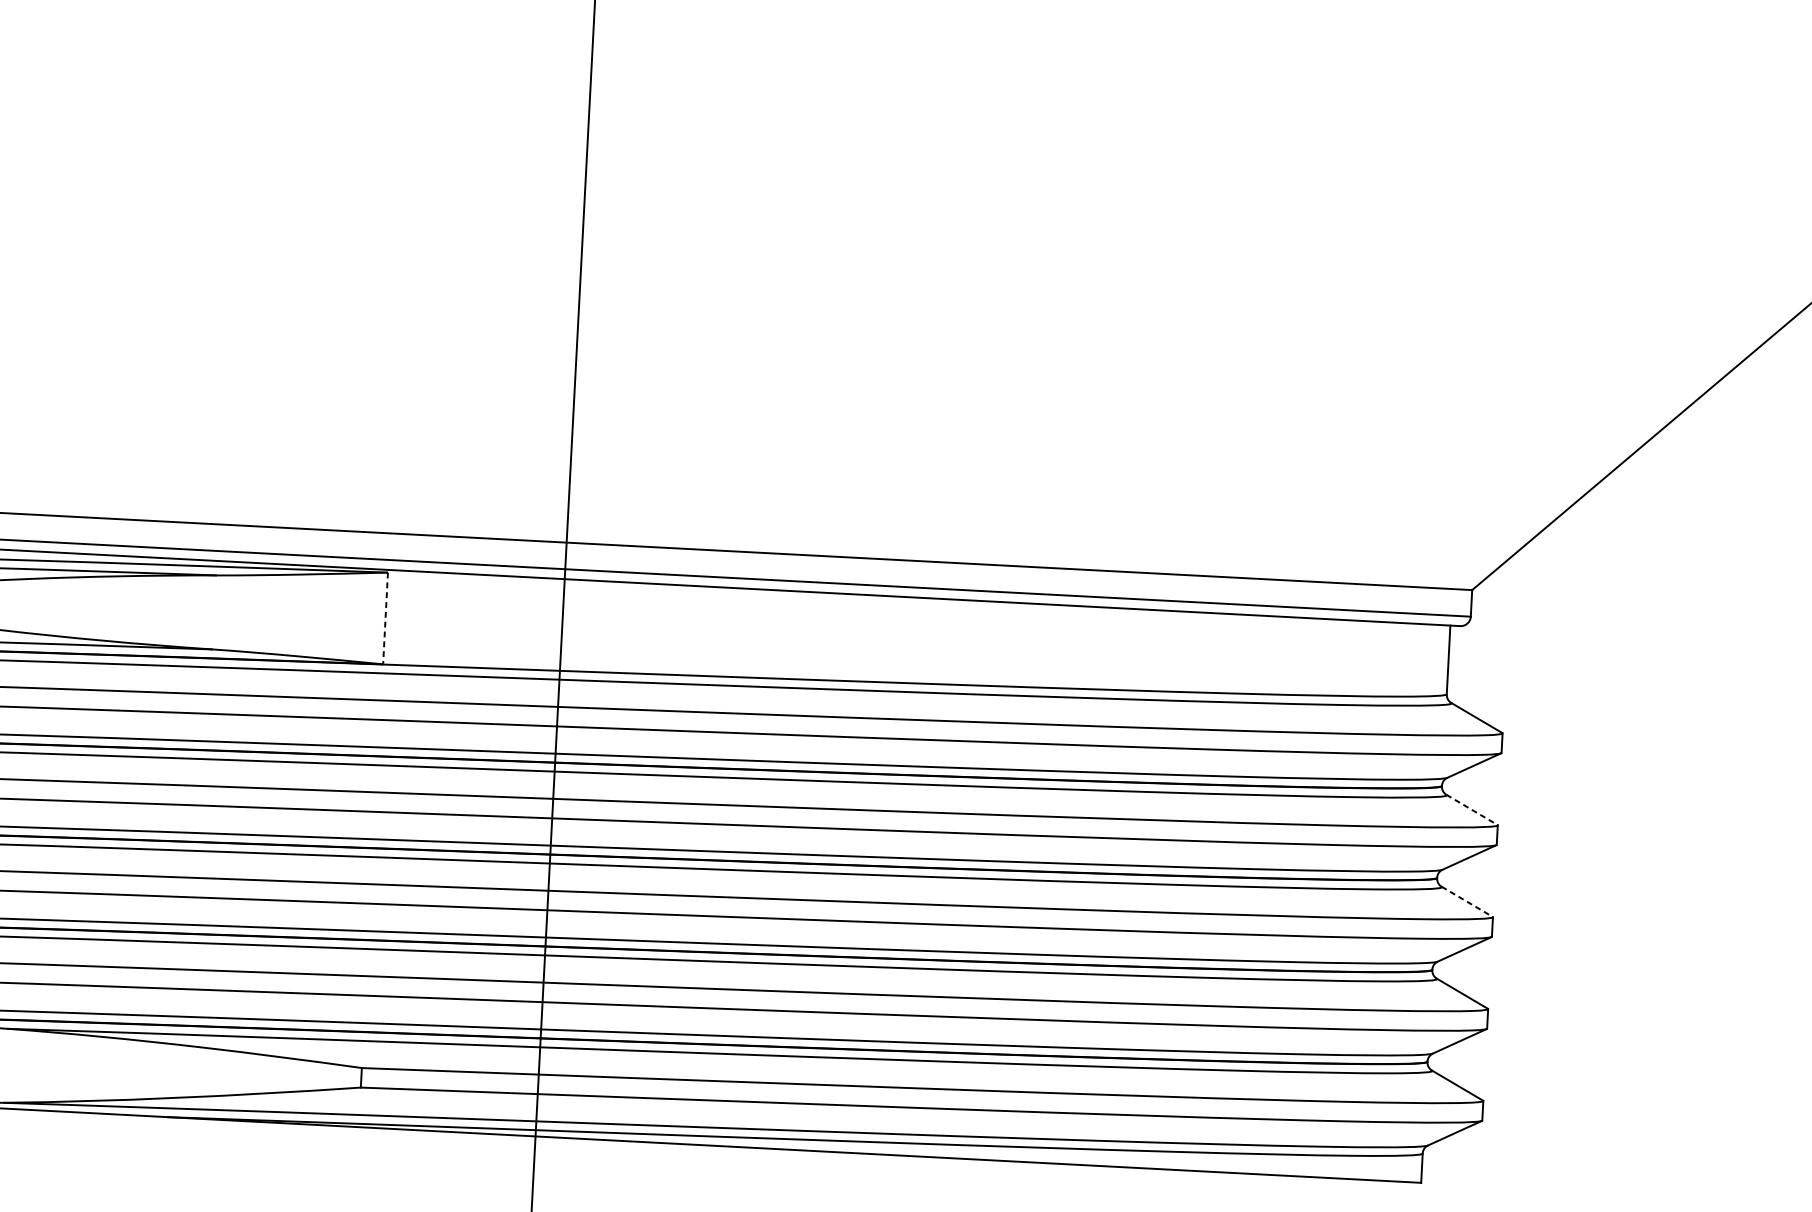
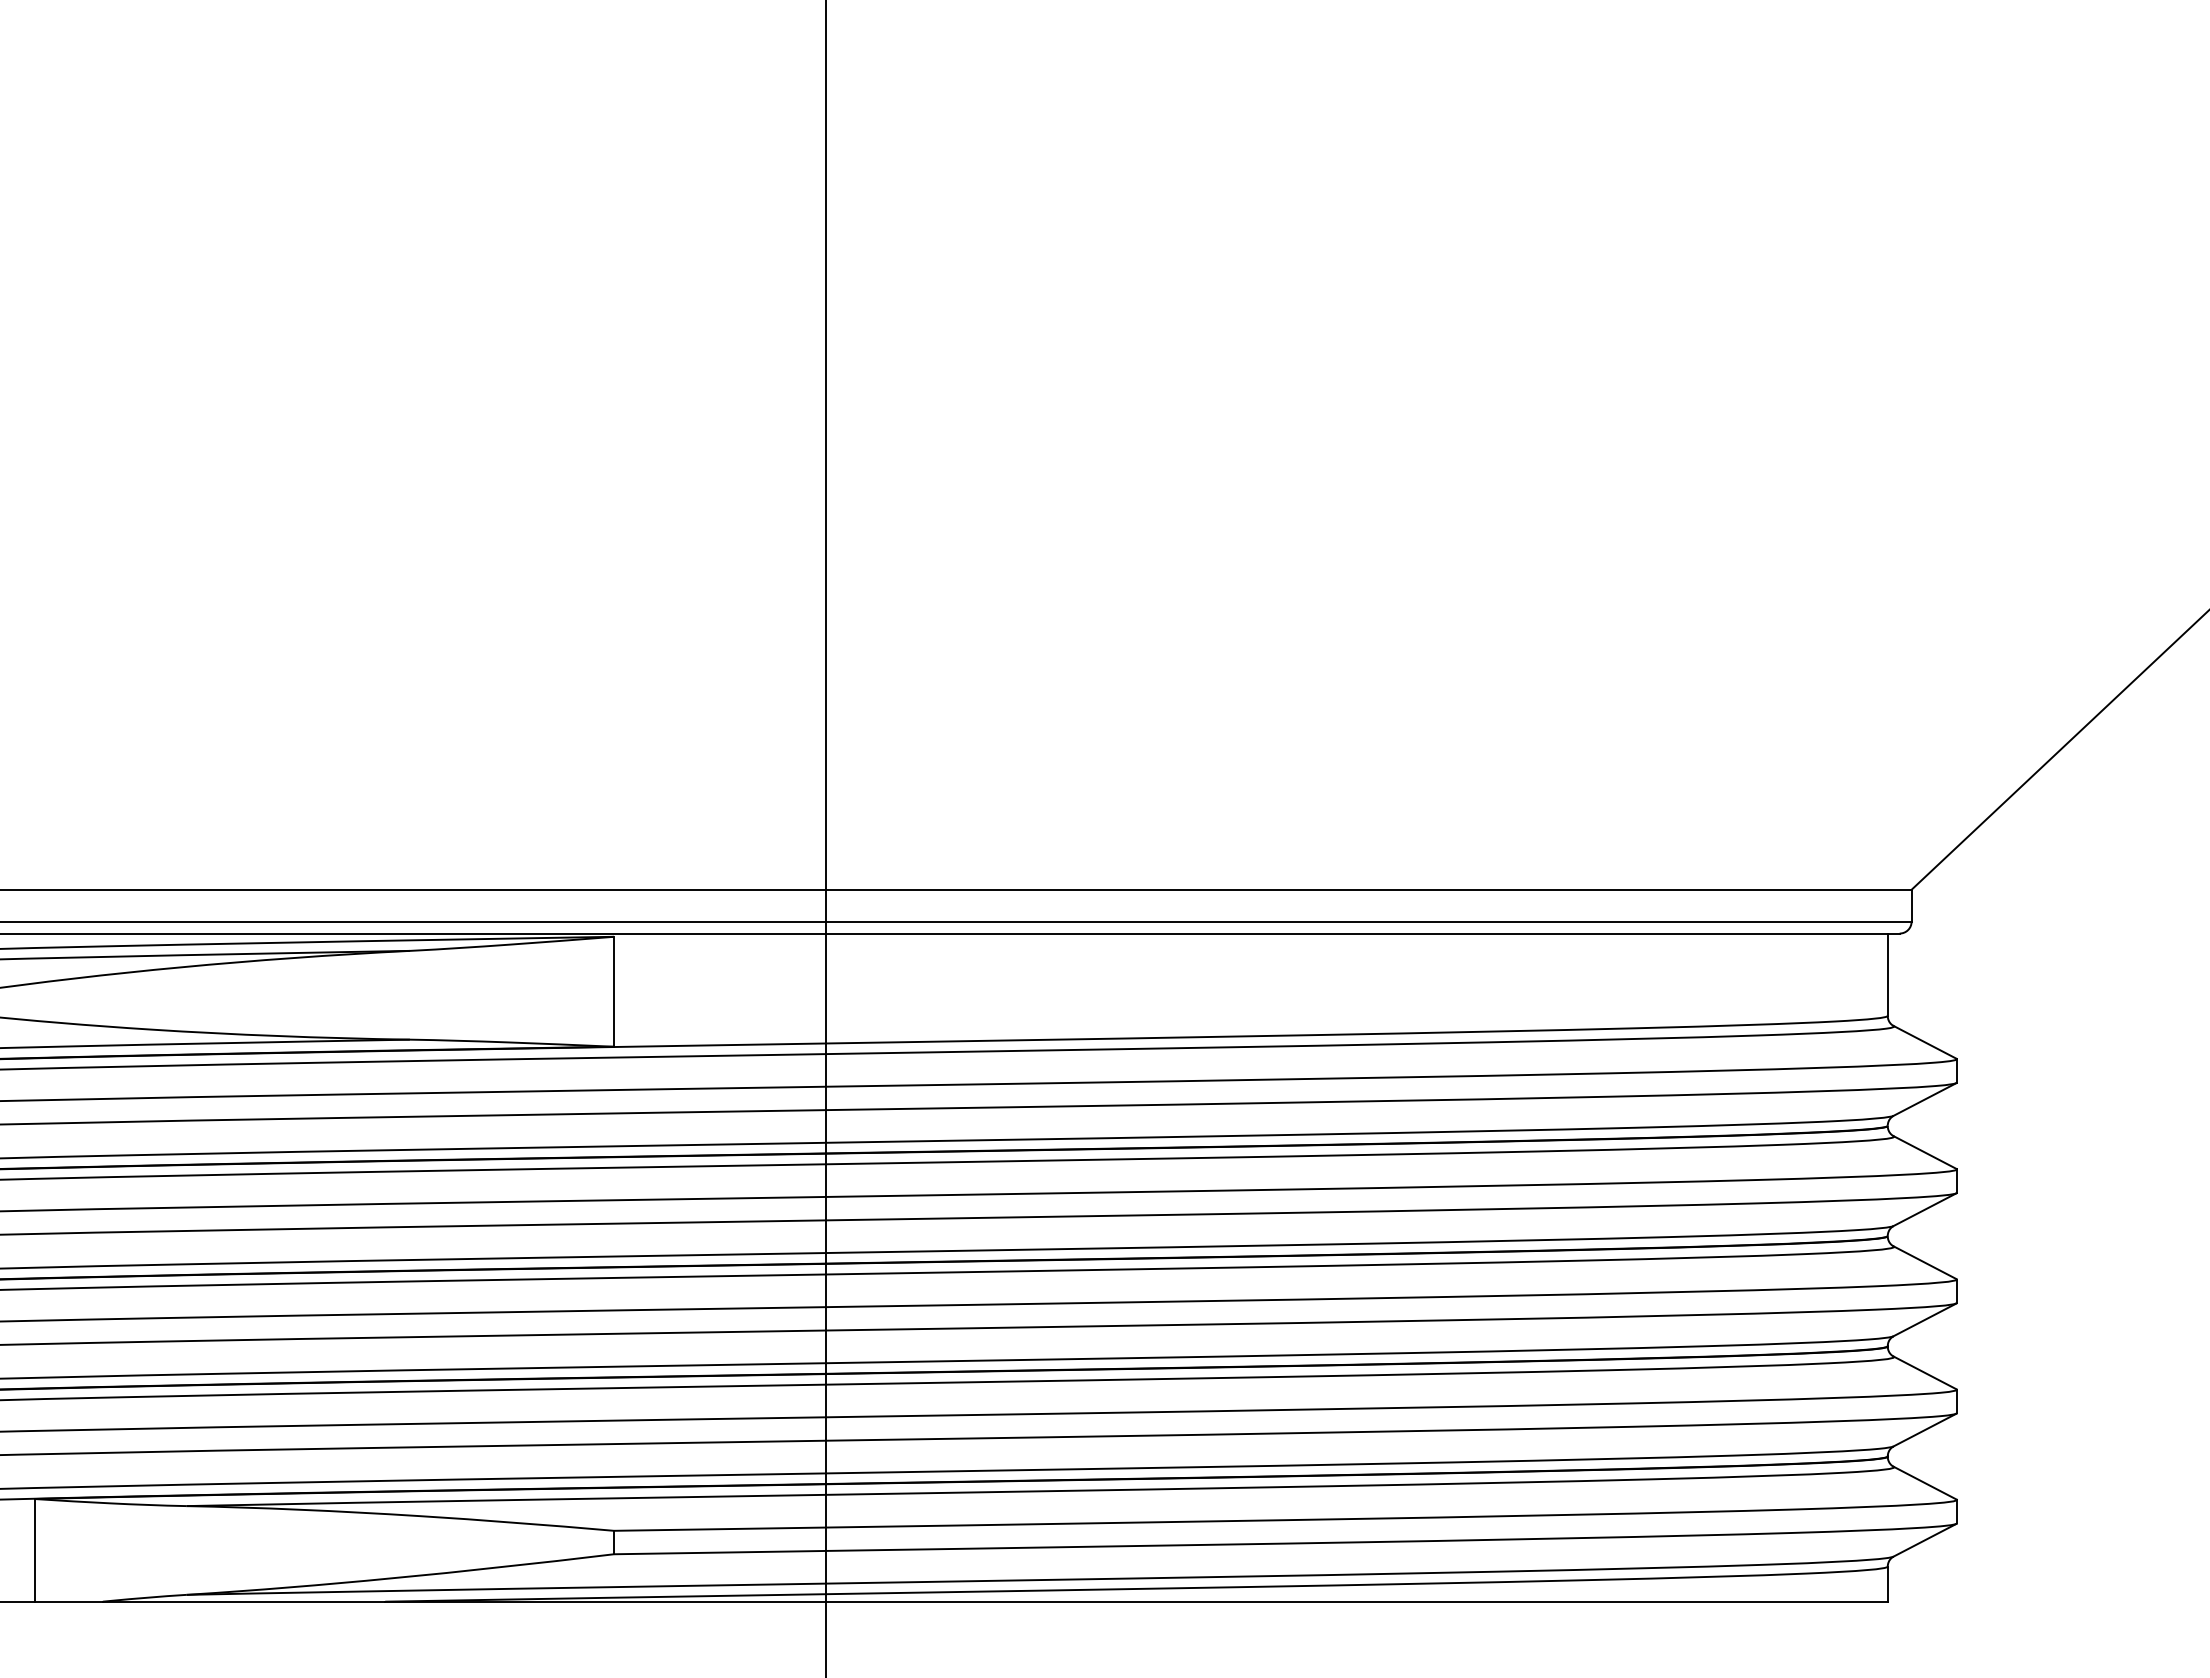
line: (385, 618) -> (614, 991), dashed -> solid
line: (1472, 809) -> (1925, 1152), dashed -> solid
line: (1467, 901) -> (1925, 1262), dashed -> solid

